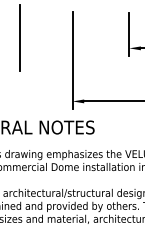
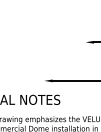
line: (129, 34) -> (85, 32), removed
line: (19, 37) -> (5, 34), removed
line: (72, 60) -> (44, 51), removed

